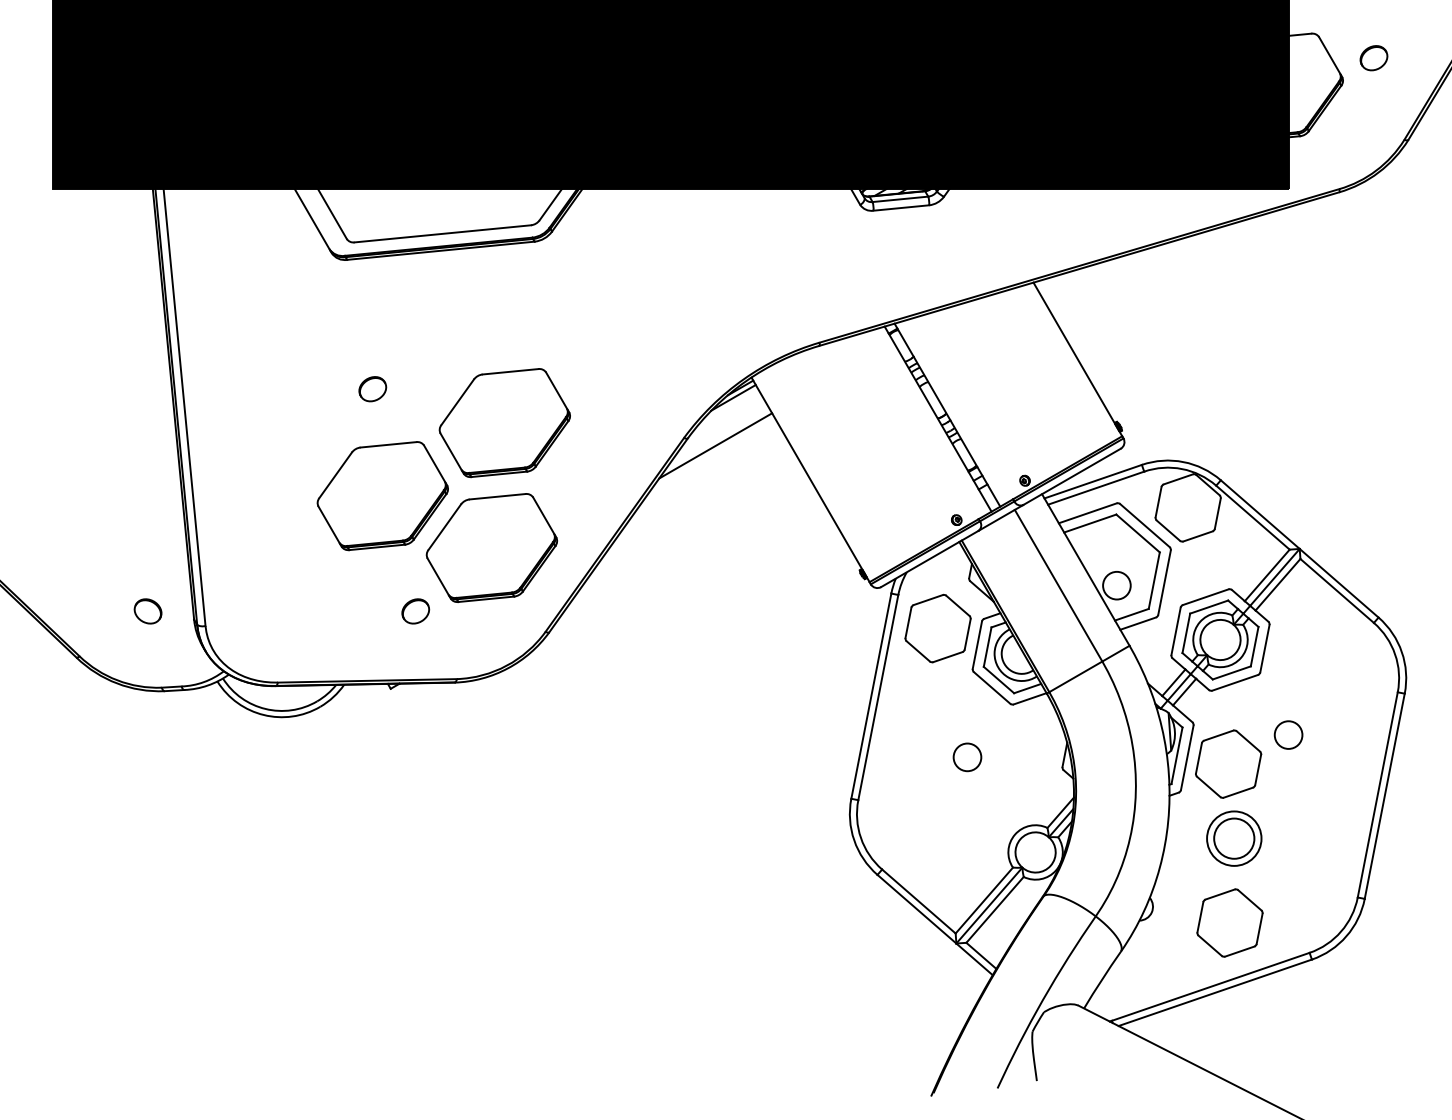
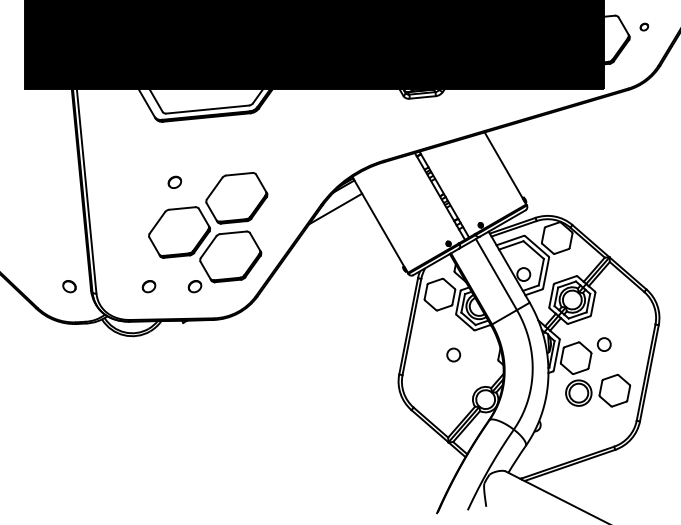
part: (1374, 56) -> (644, 26), size x0.6
part: (316, 611) -> (148, 286), added
part: (1229, 922) -> (614, 390), moved

